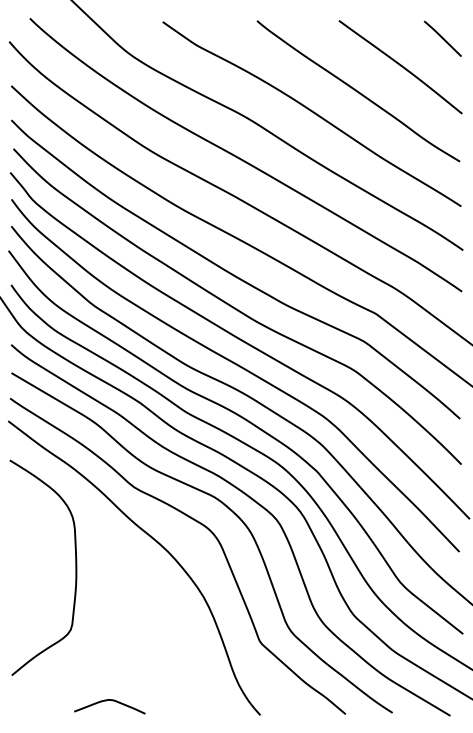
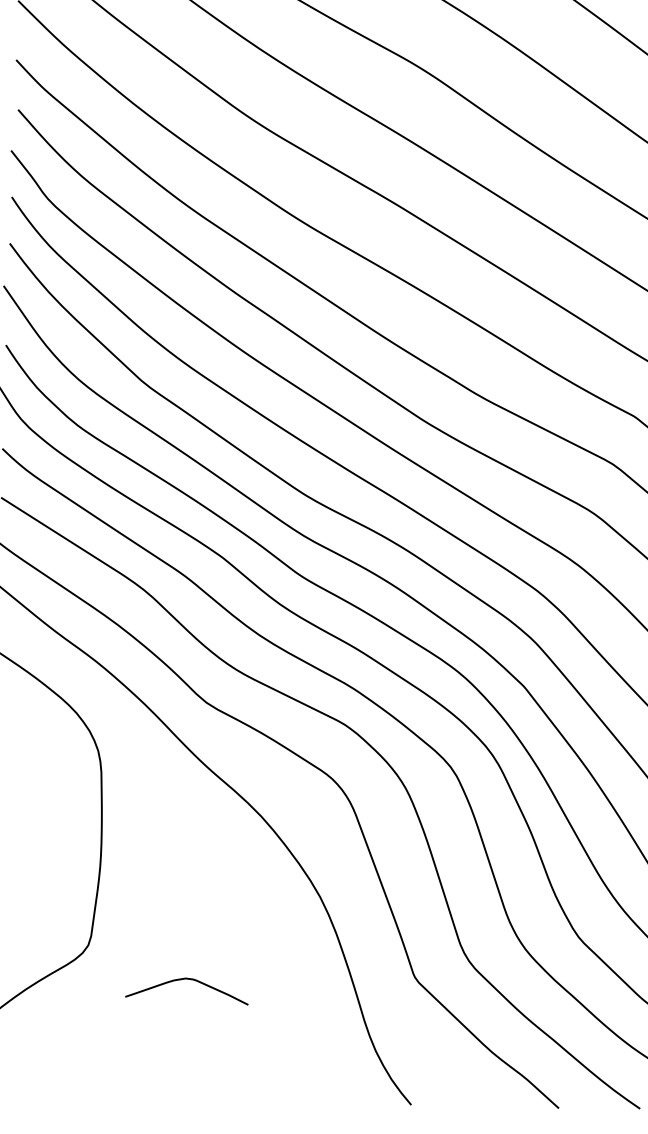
curve: (106, 701) -> (181, 981), moved

